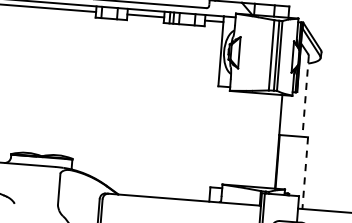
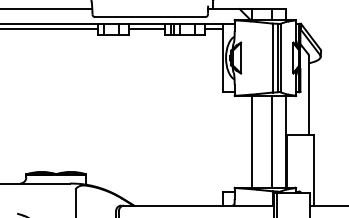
line: (305, 96) -> (308, 95), dashed -> solid
line: (244, 138) -> (252, 141), added
line: (263, 140) -> (271, 141), added
line: (305, 173) -> (314, 170), dashed -> solid

